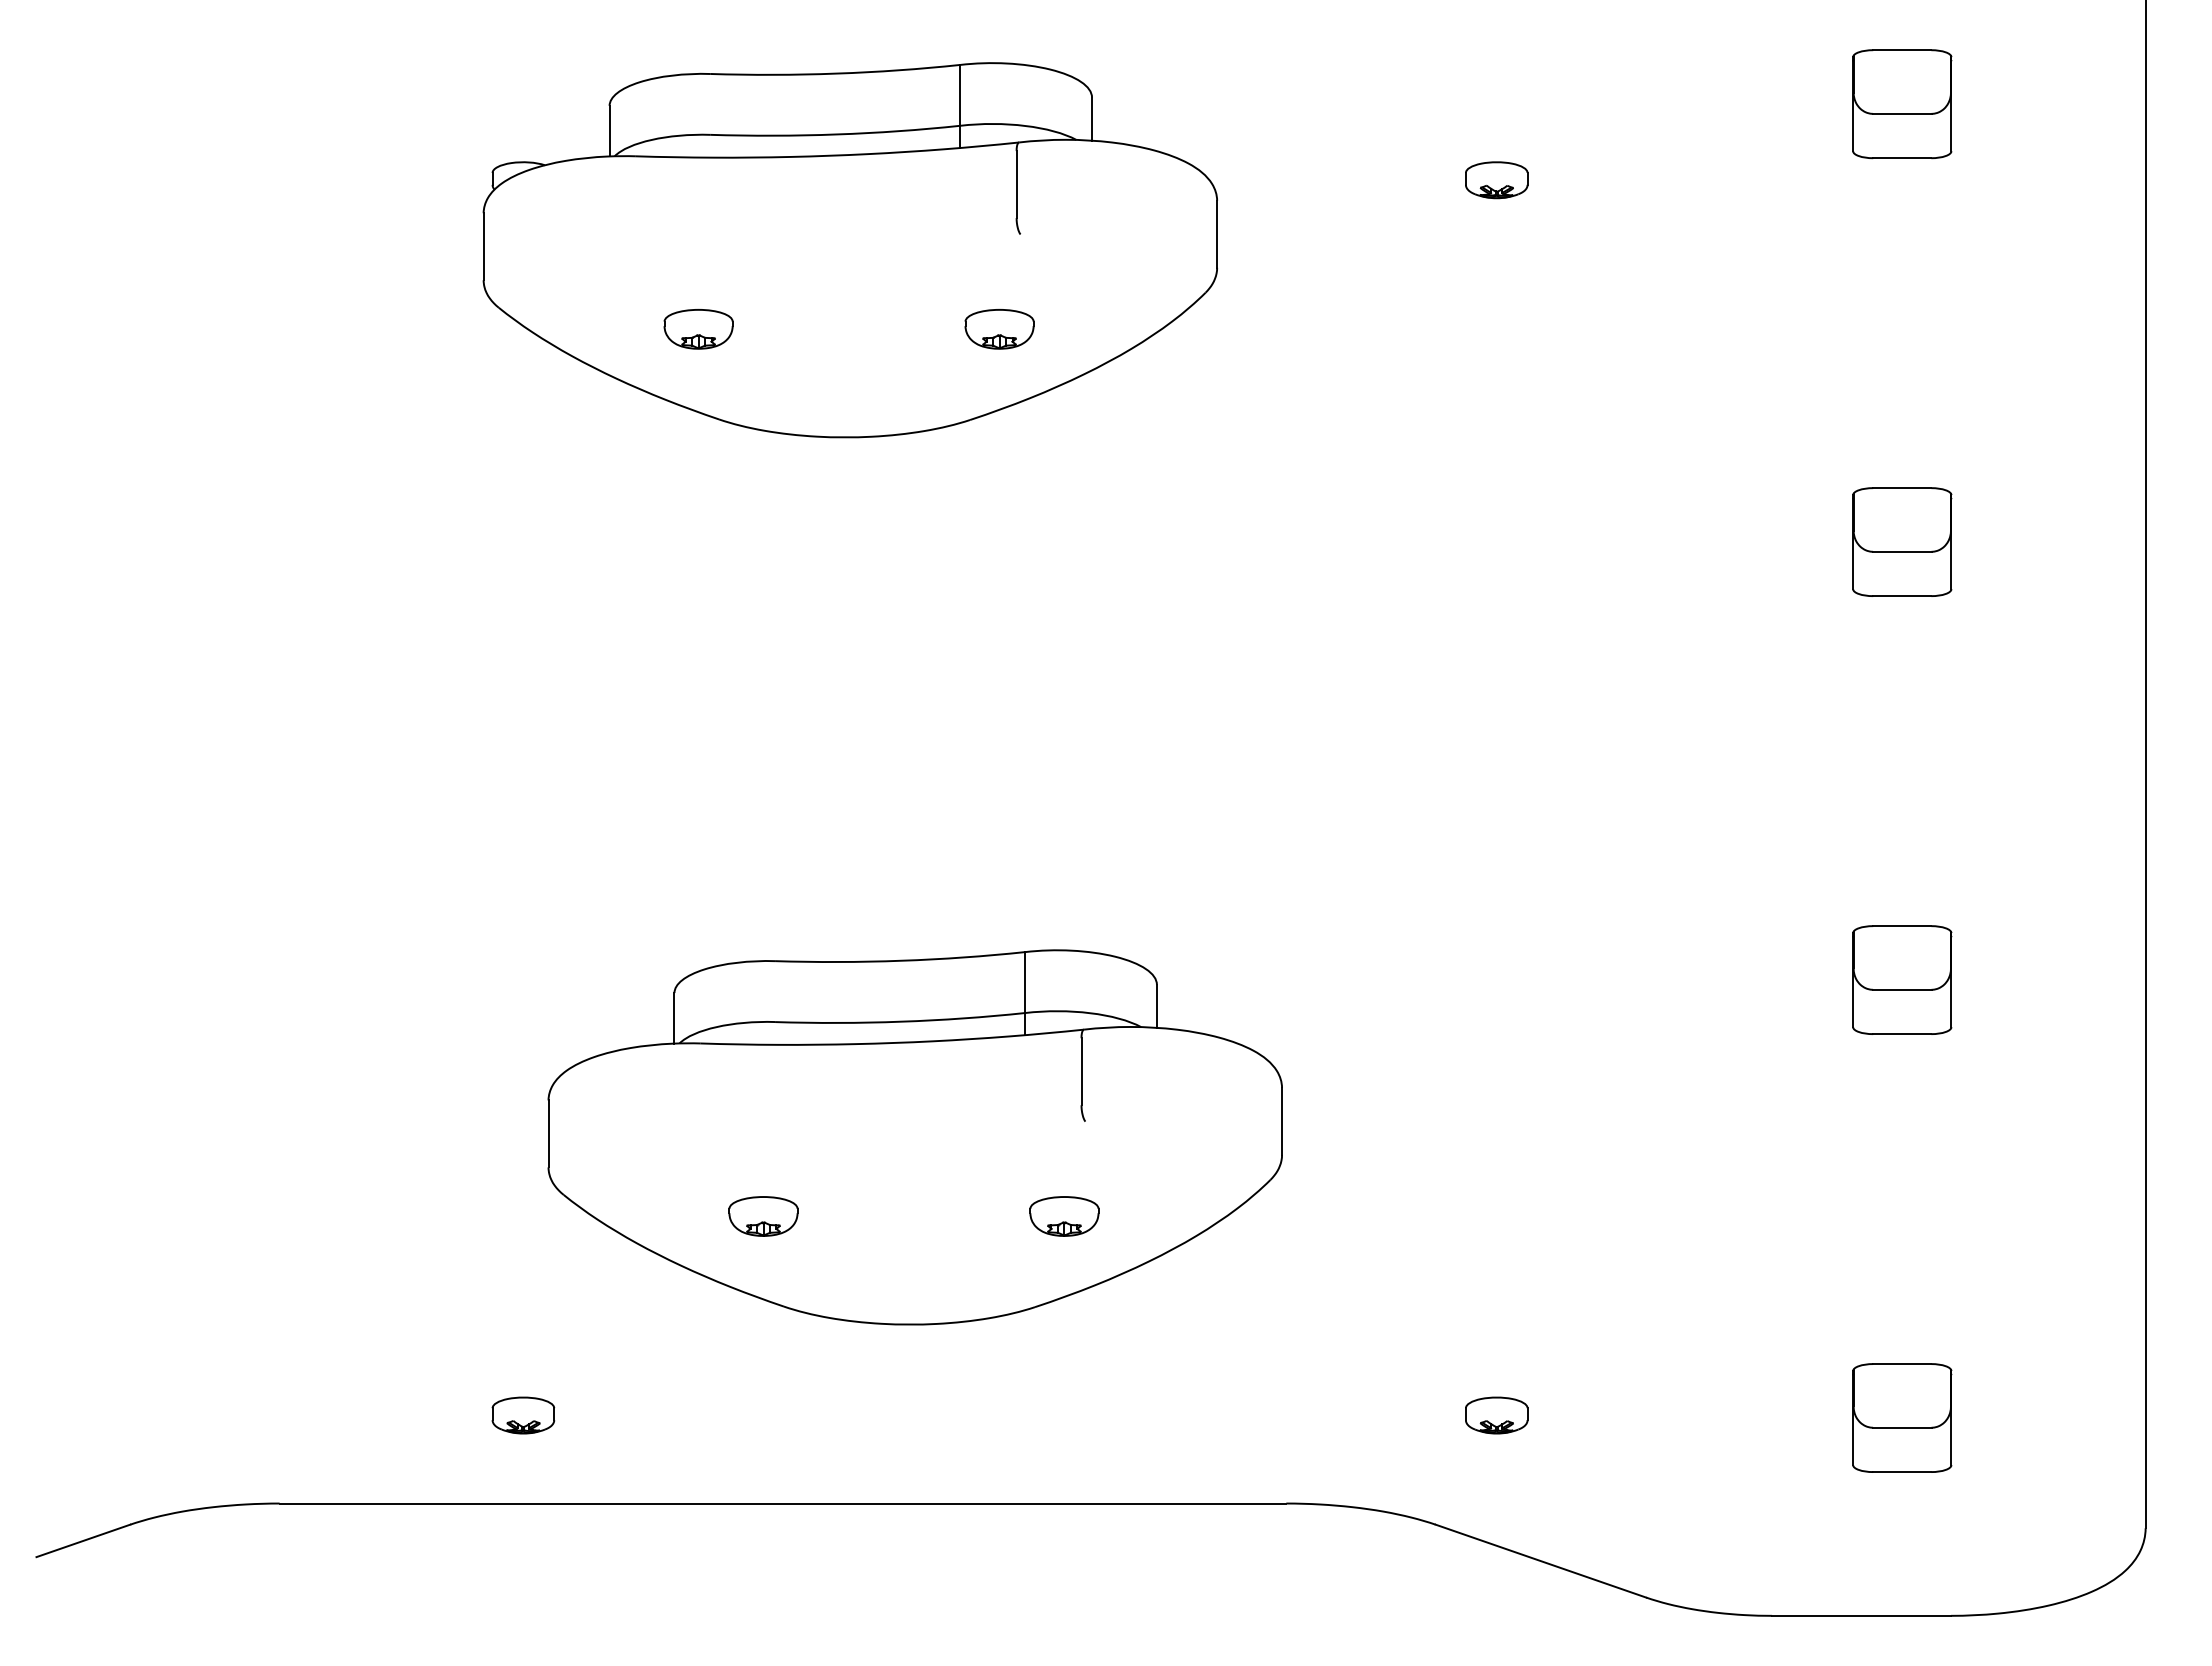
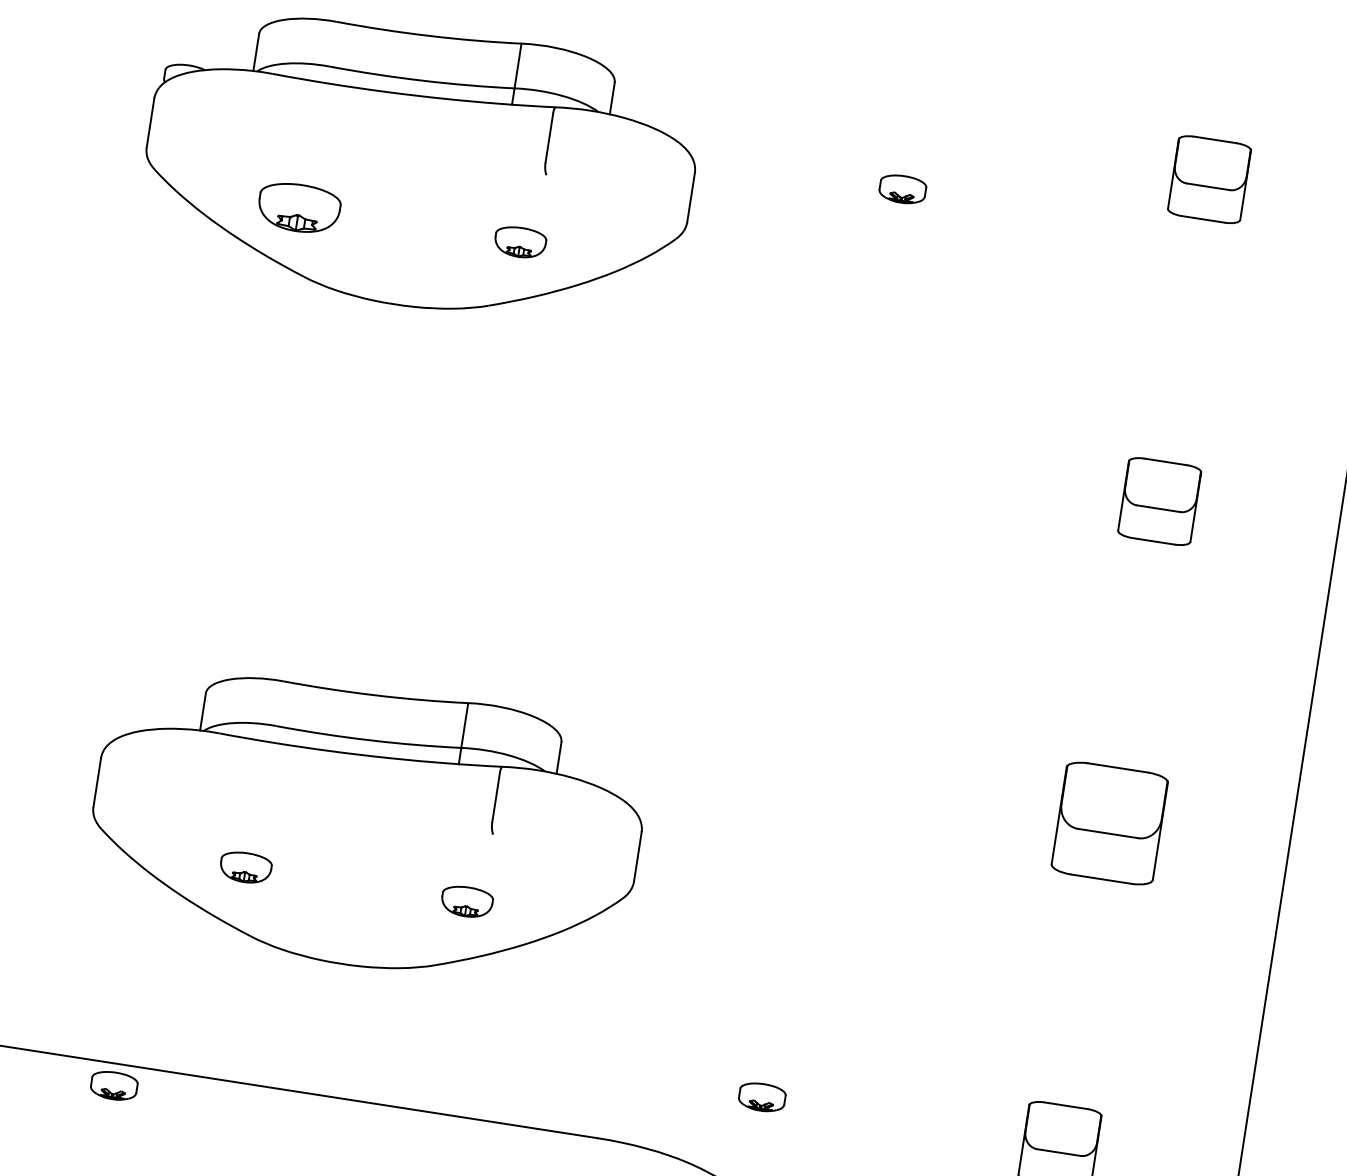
part: (698, 329) -> (299, 208), size x1.6
part: (1902, 979) -> (1110, 823), size x1.4
part: (523, 1415) -> (114, 1085), moved

